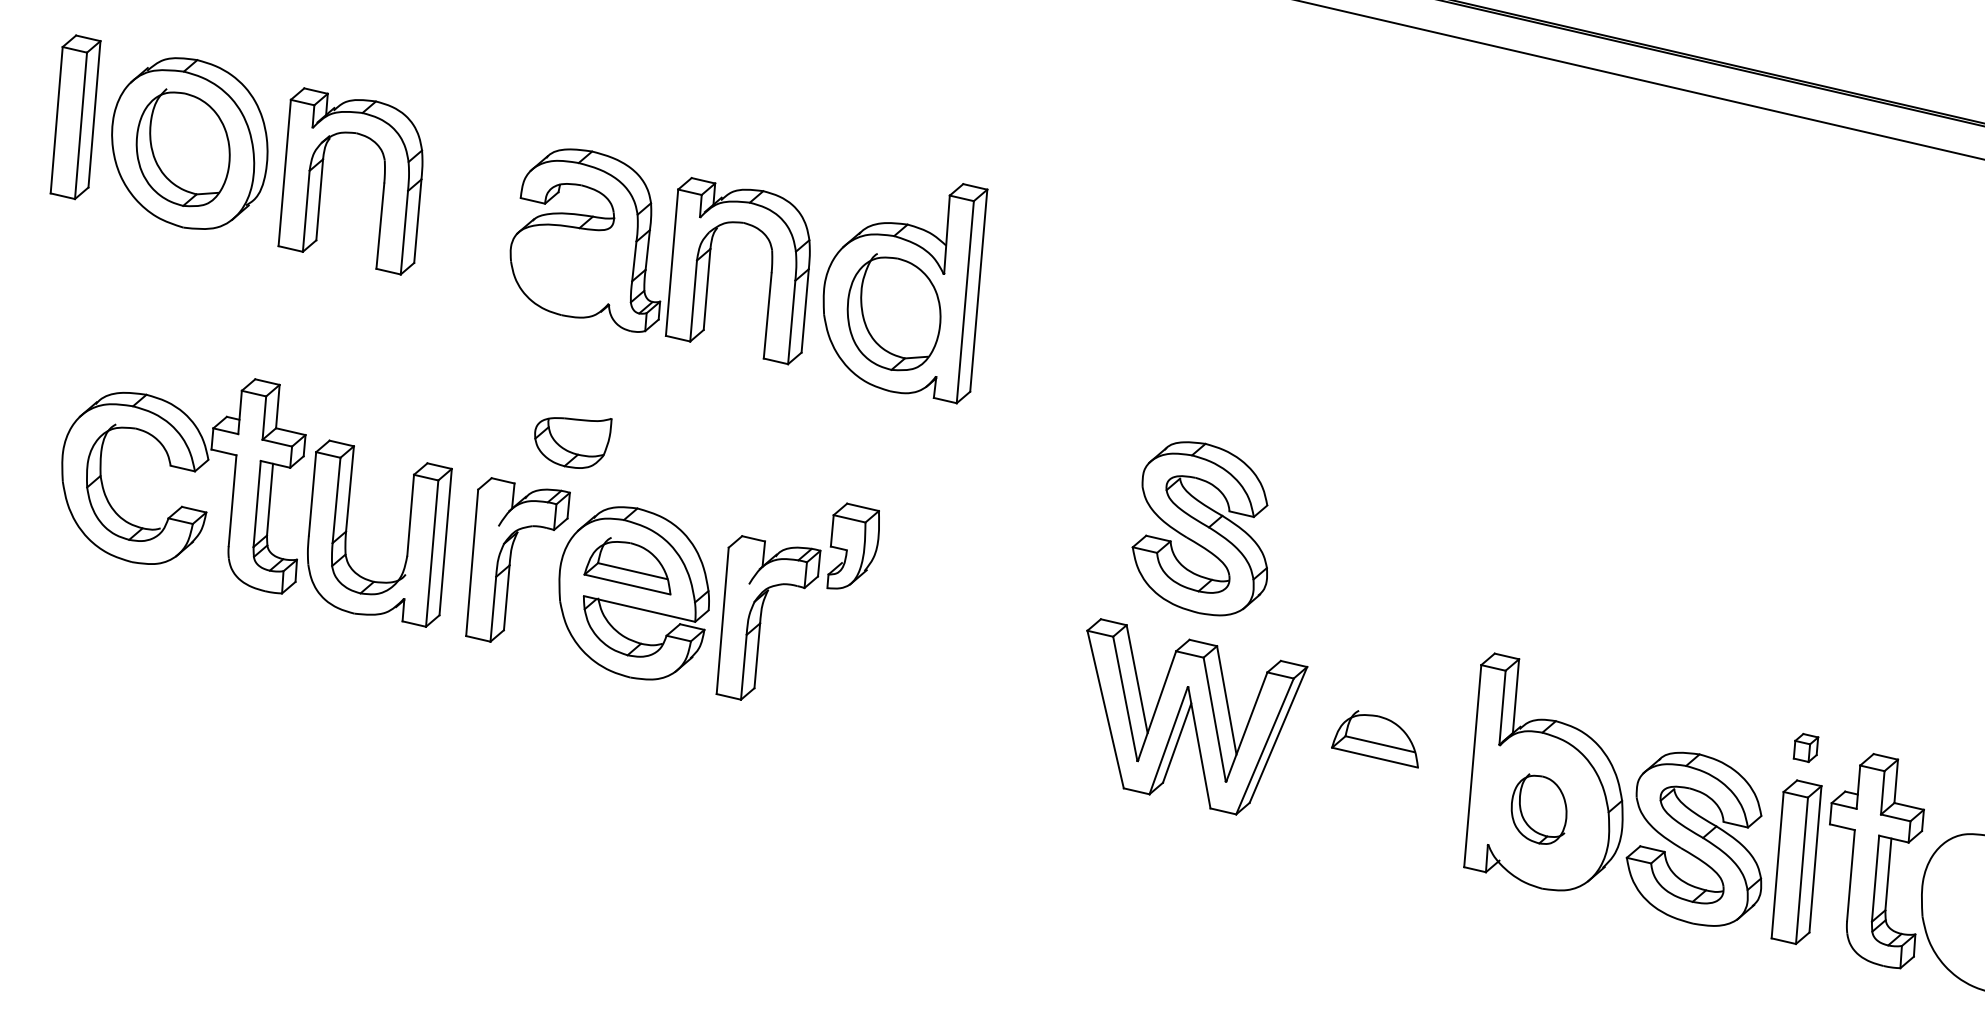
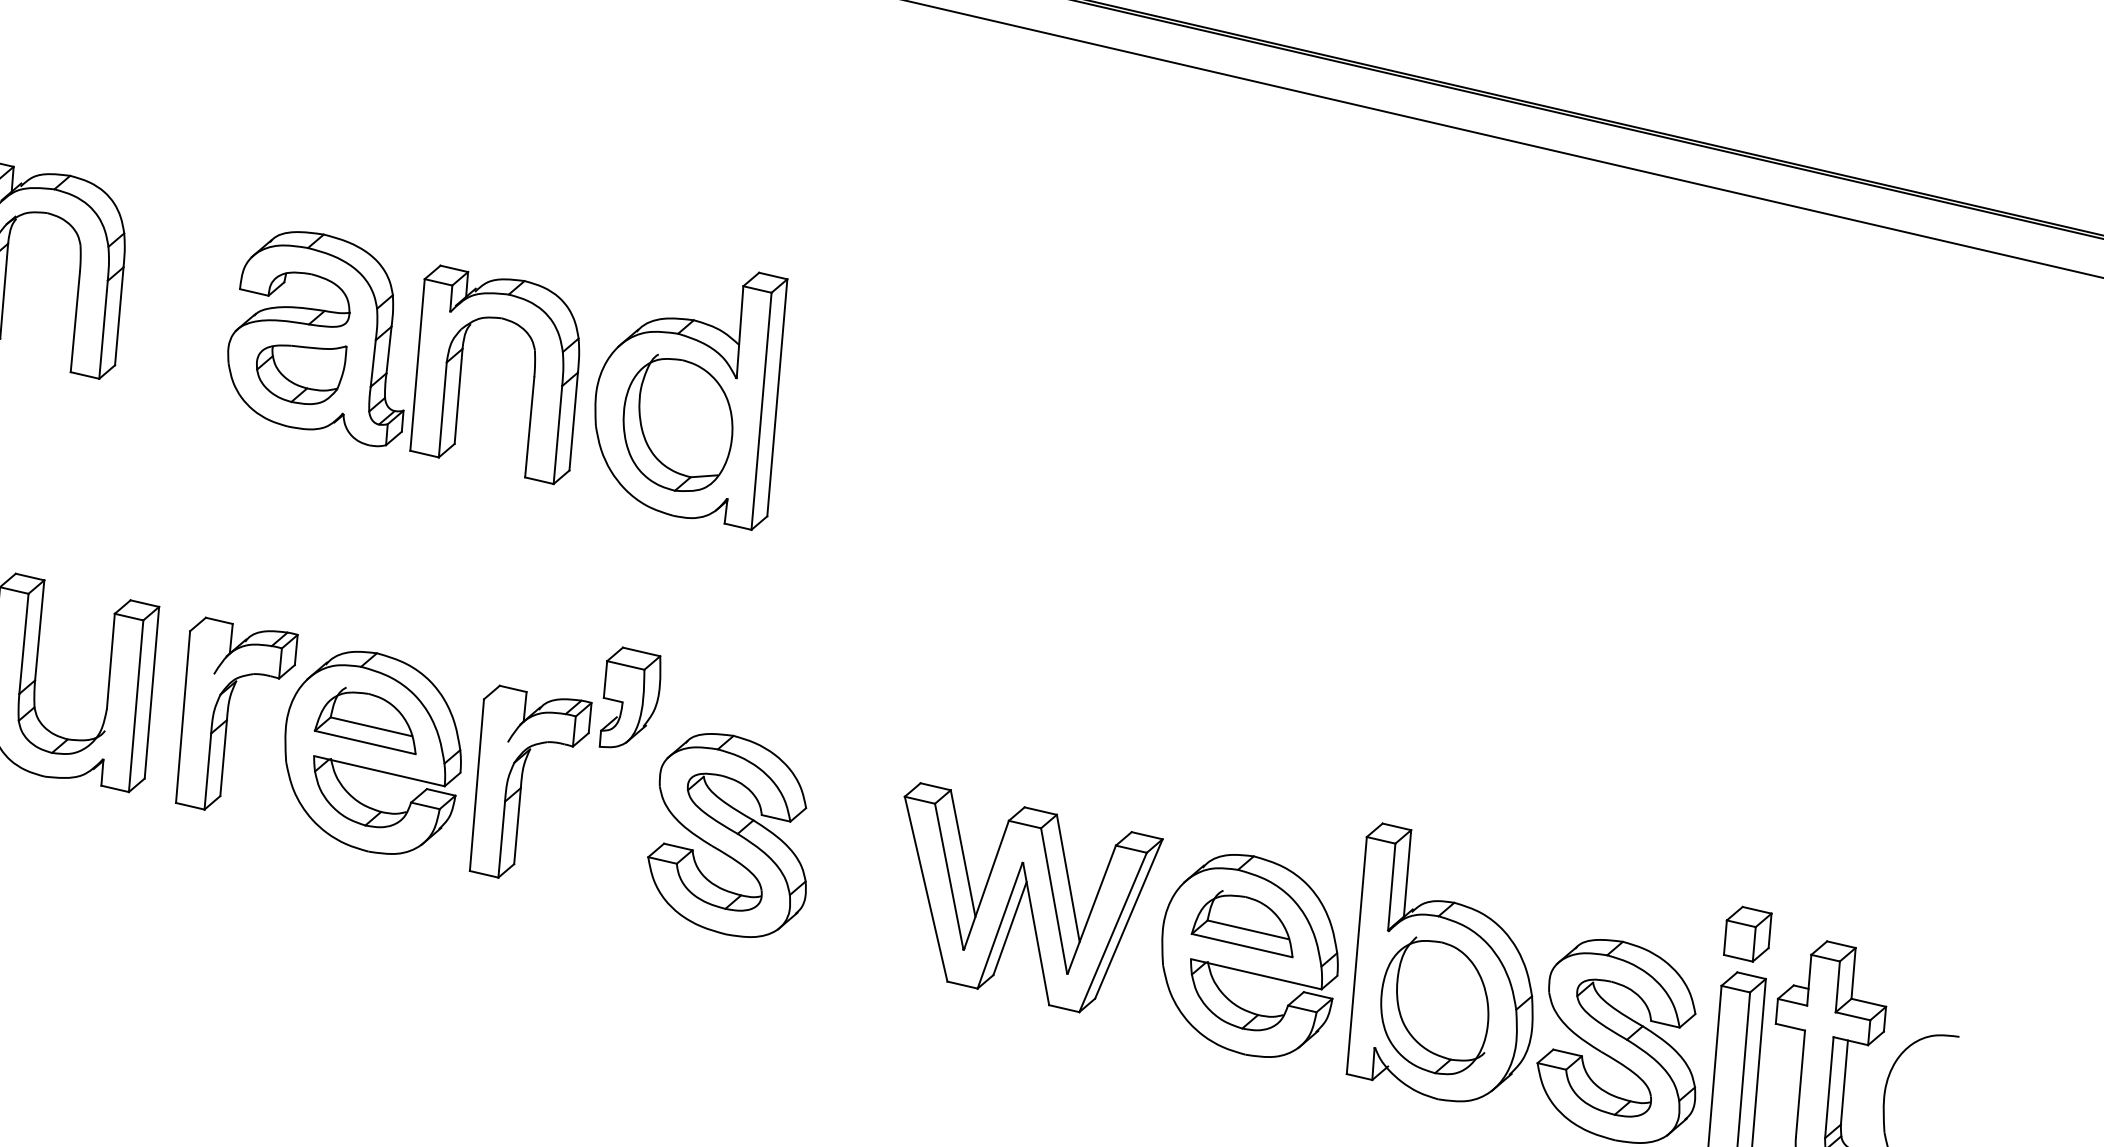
part: (573, 442) -> (301, 374), moved
part: (1199, 528) -> (726, 835), moved
part: (1805, 747) -> (1747, 933), size x1.67
part: (1381, 766) -> (1249, 955), added
part: (1538, 808) -> (1433, 1005), size x1.67

